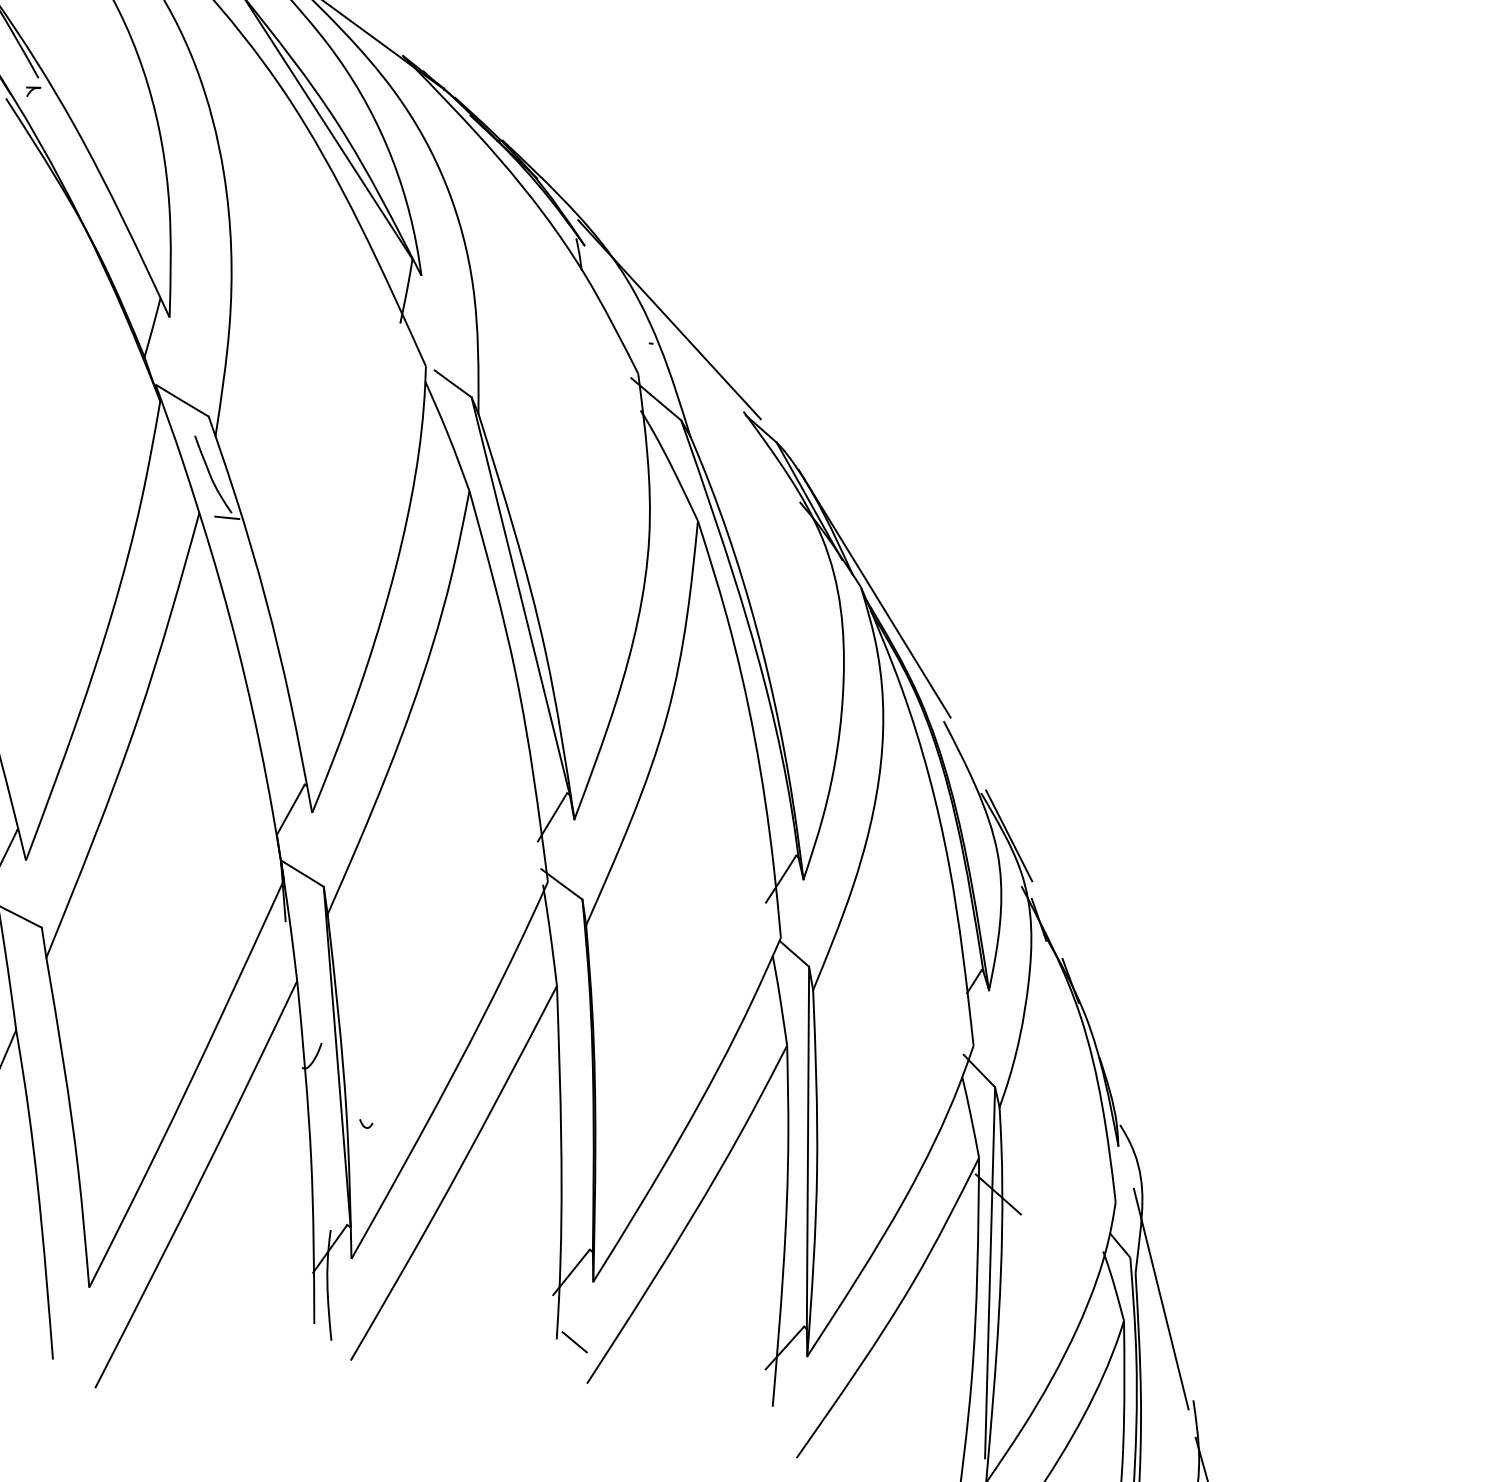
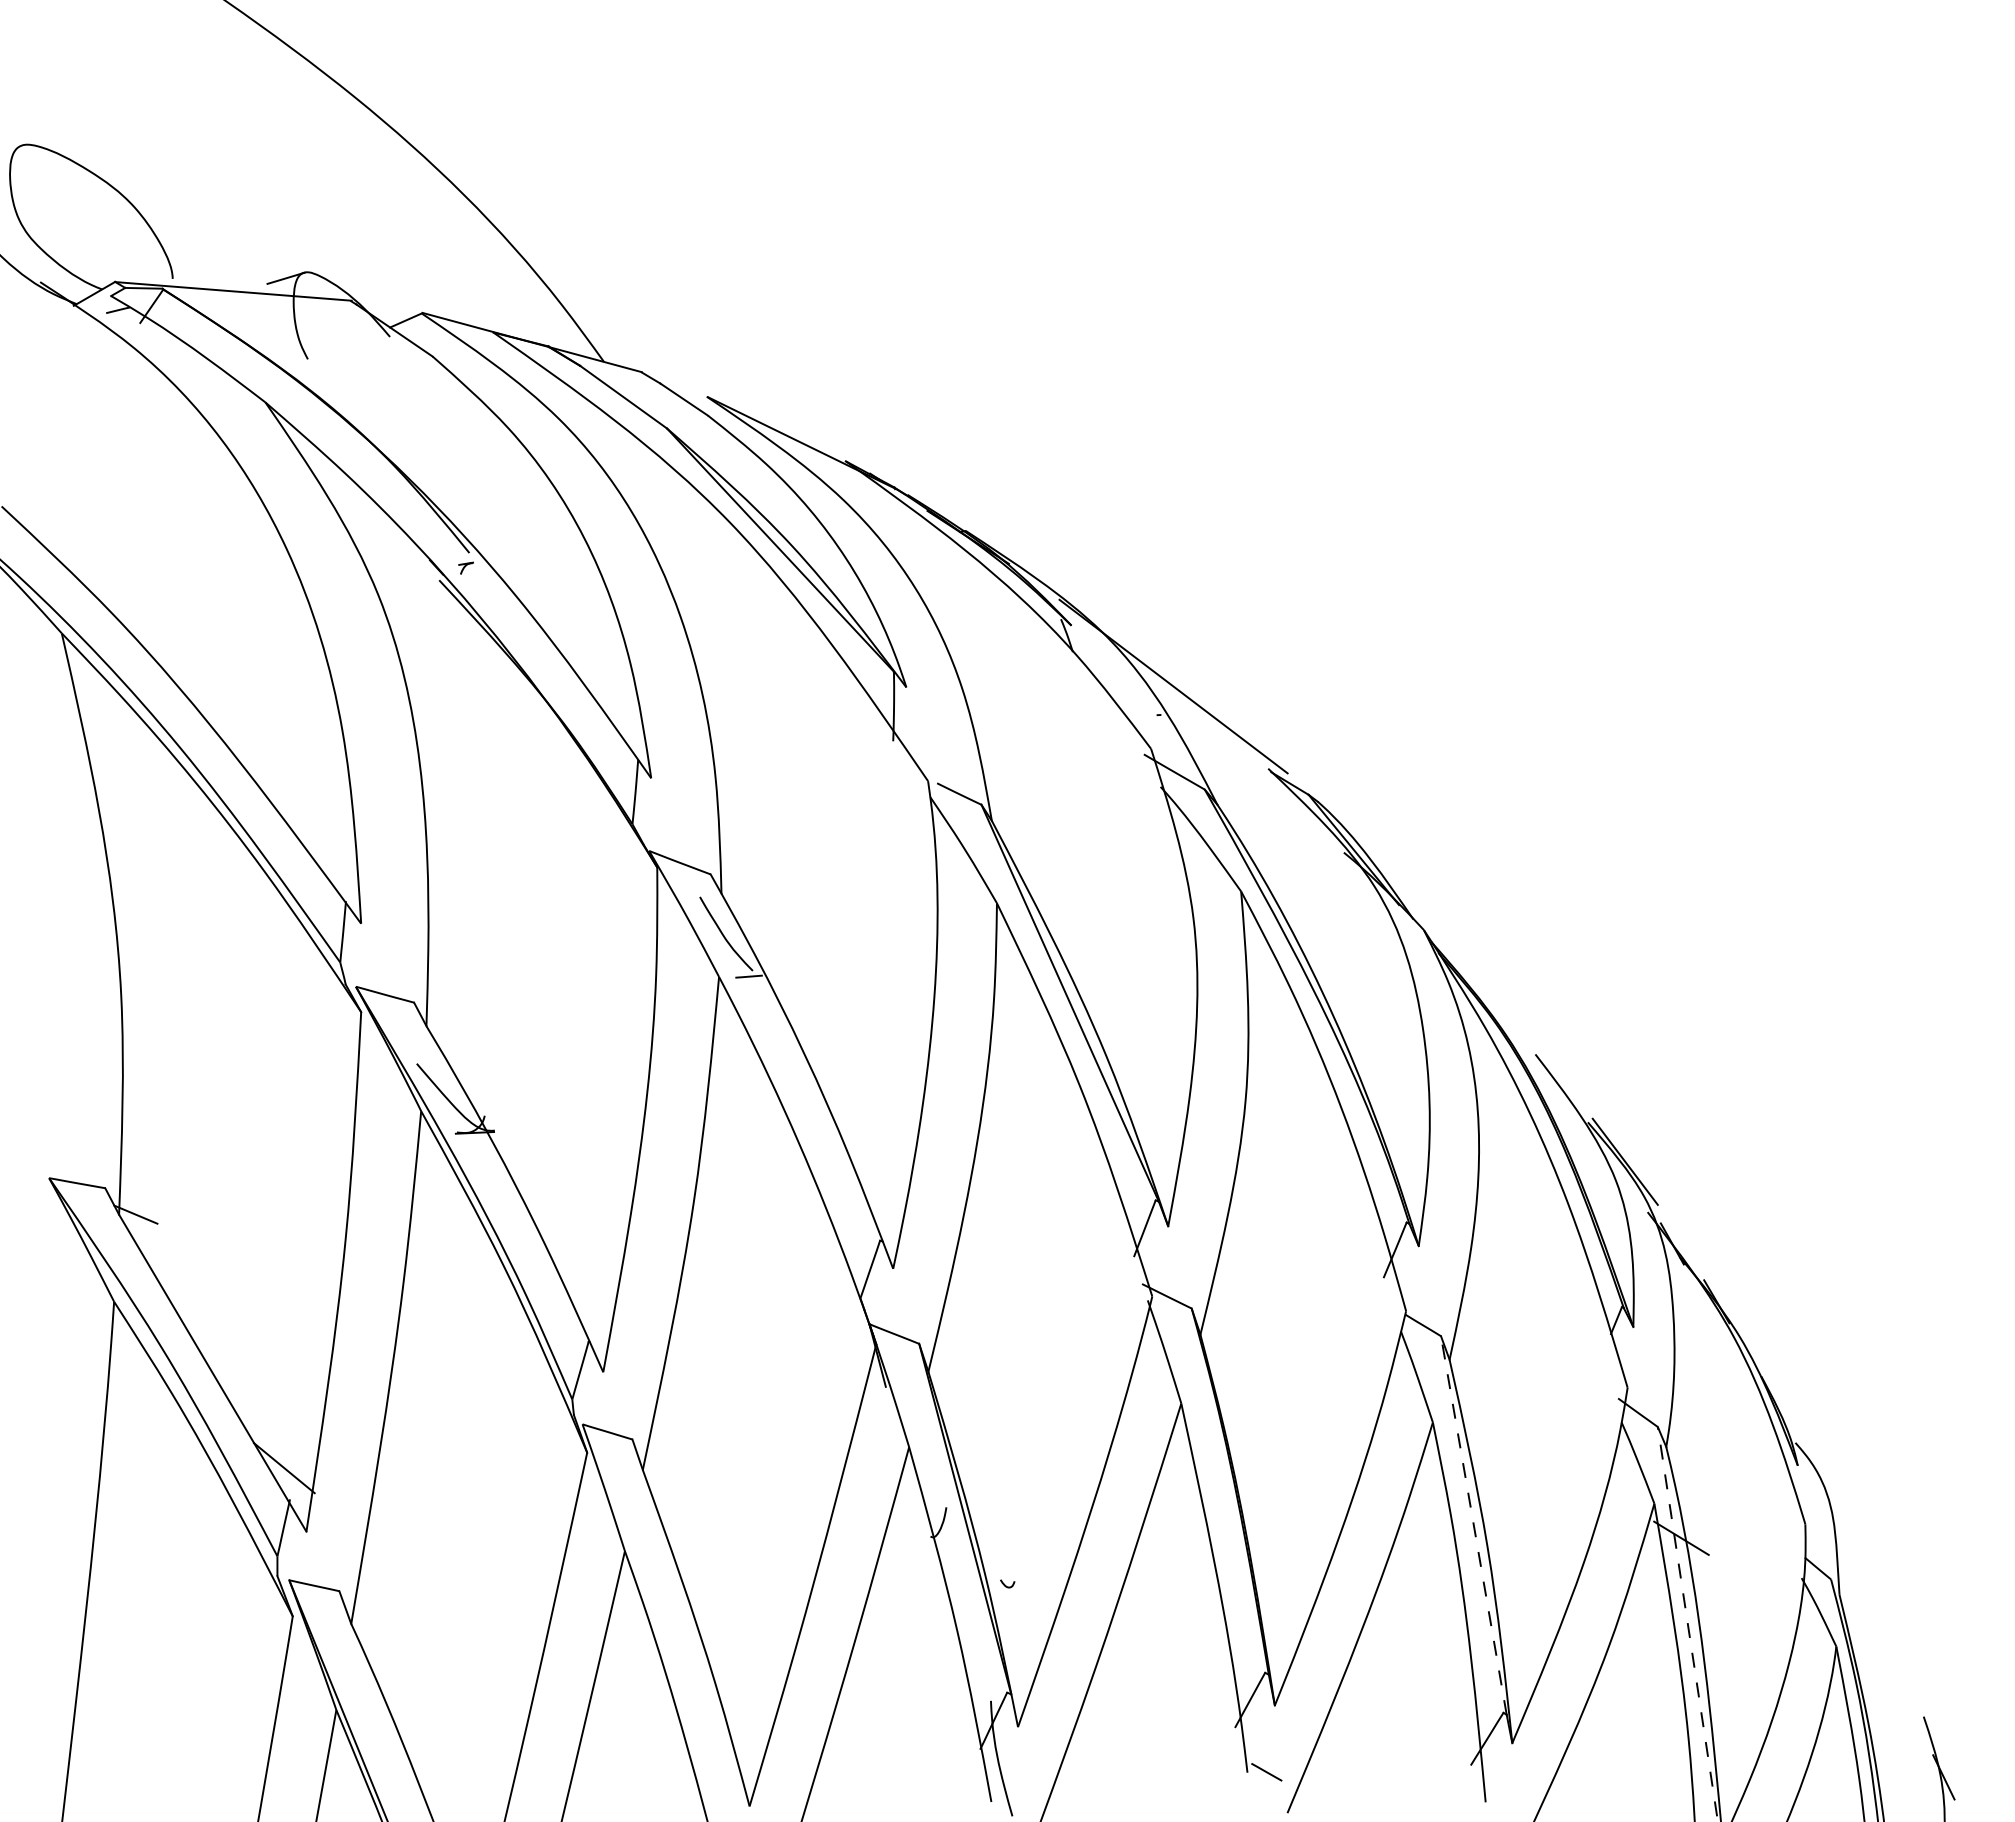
line: (873, 593) -> (1438, 934), removed
line: (807, 1147) -> (1473, 1525), solid -> dashed
line: (990, 1272) -> (1687, 1621), solid -> dashed
line: (1160, 1299) -> (1870, 1617), removed

